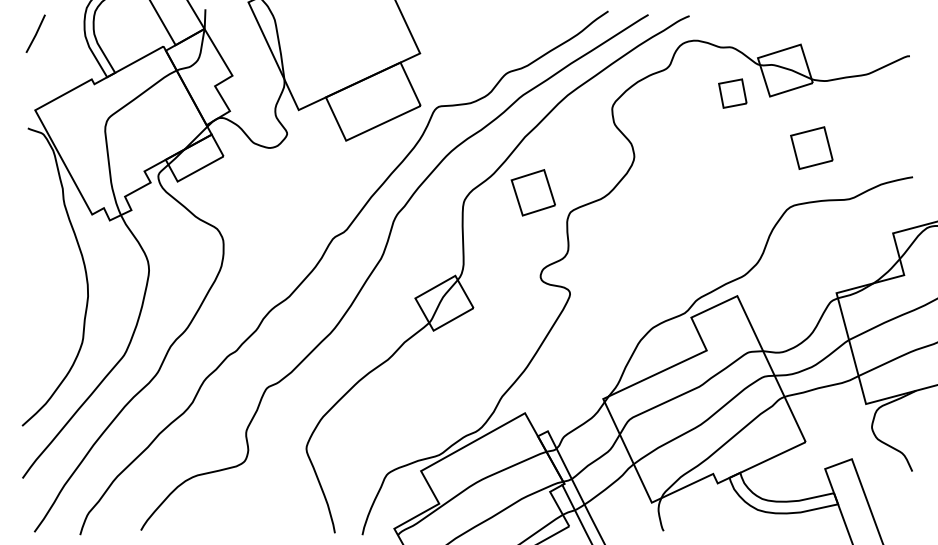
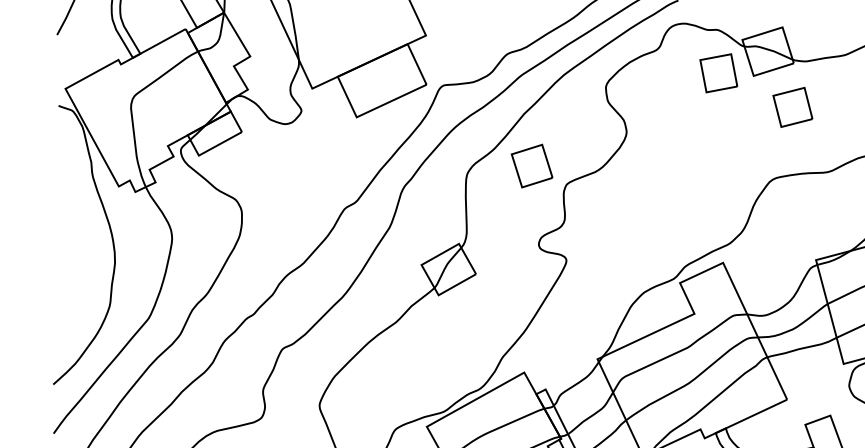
part: (732, 93) -> (718, 73), size x1.43
part: (811, 147) -> (792, 106), moved

